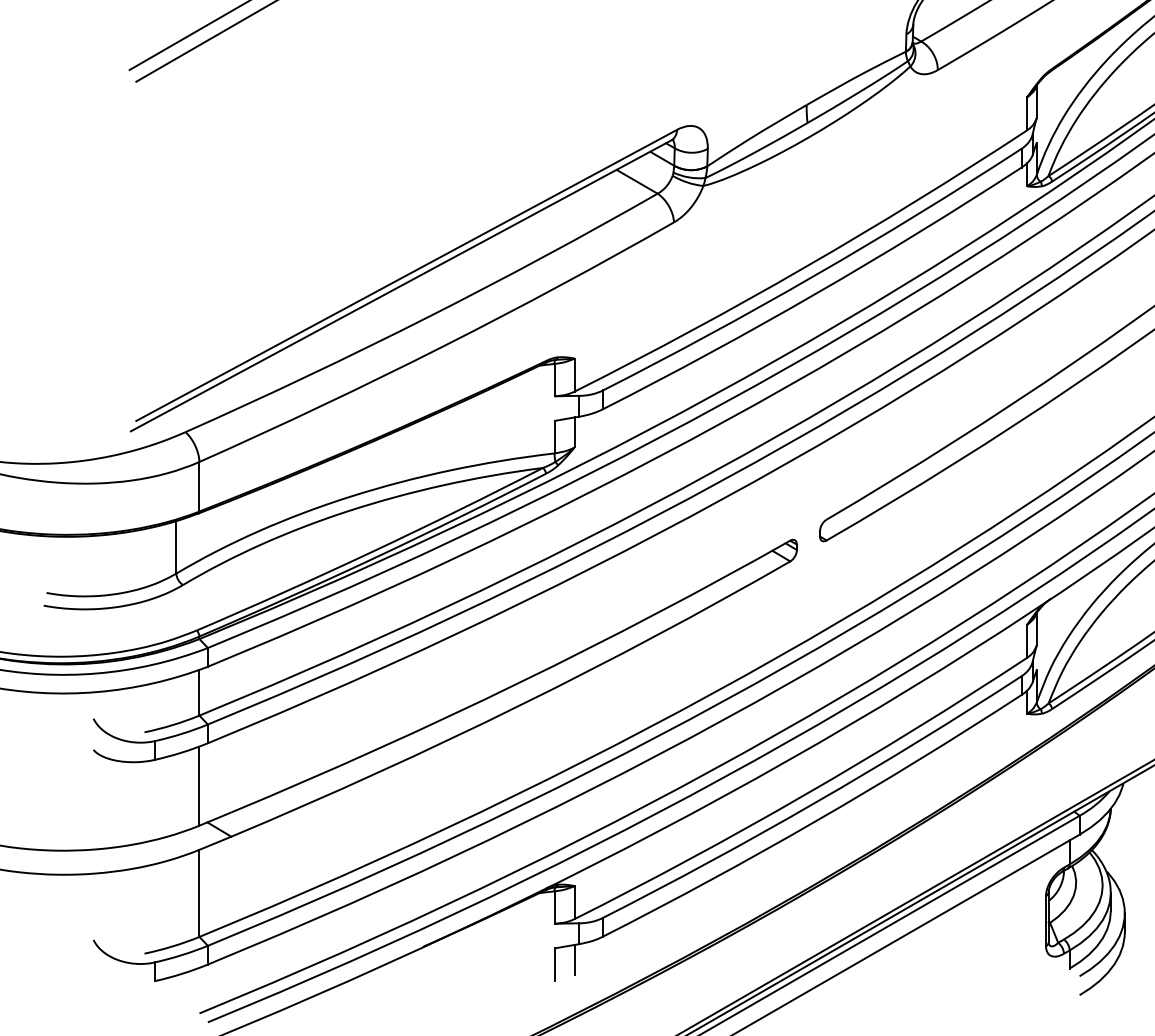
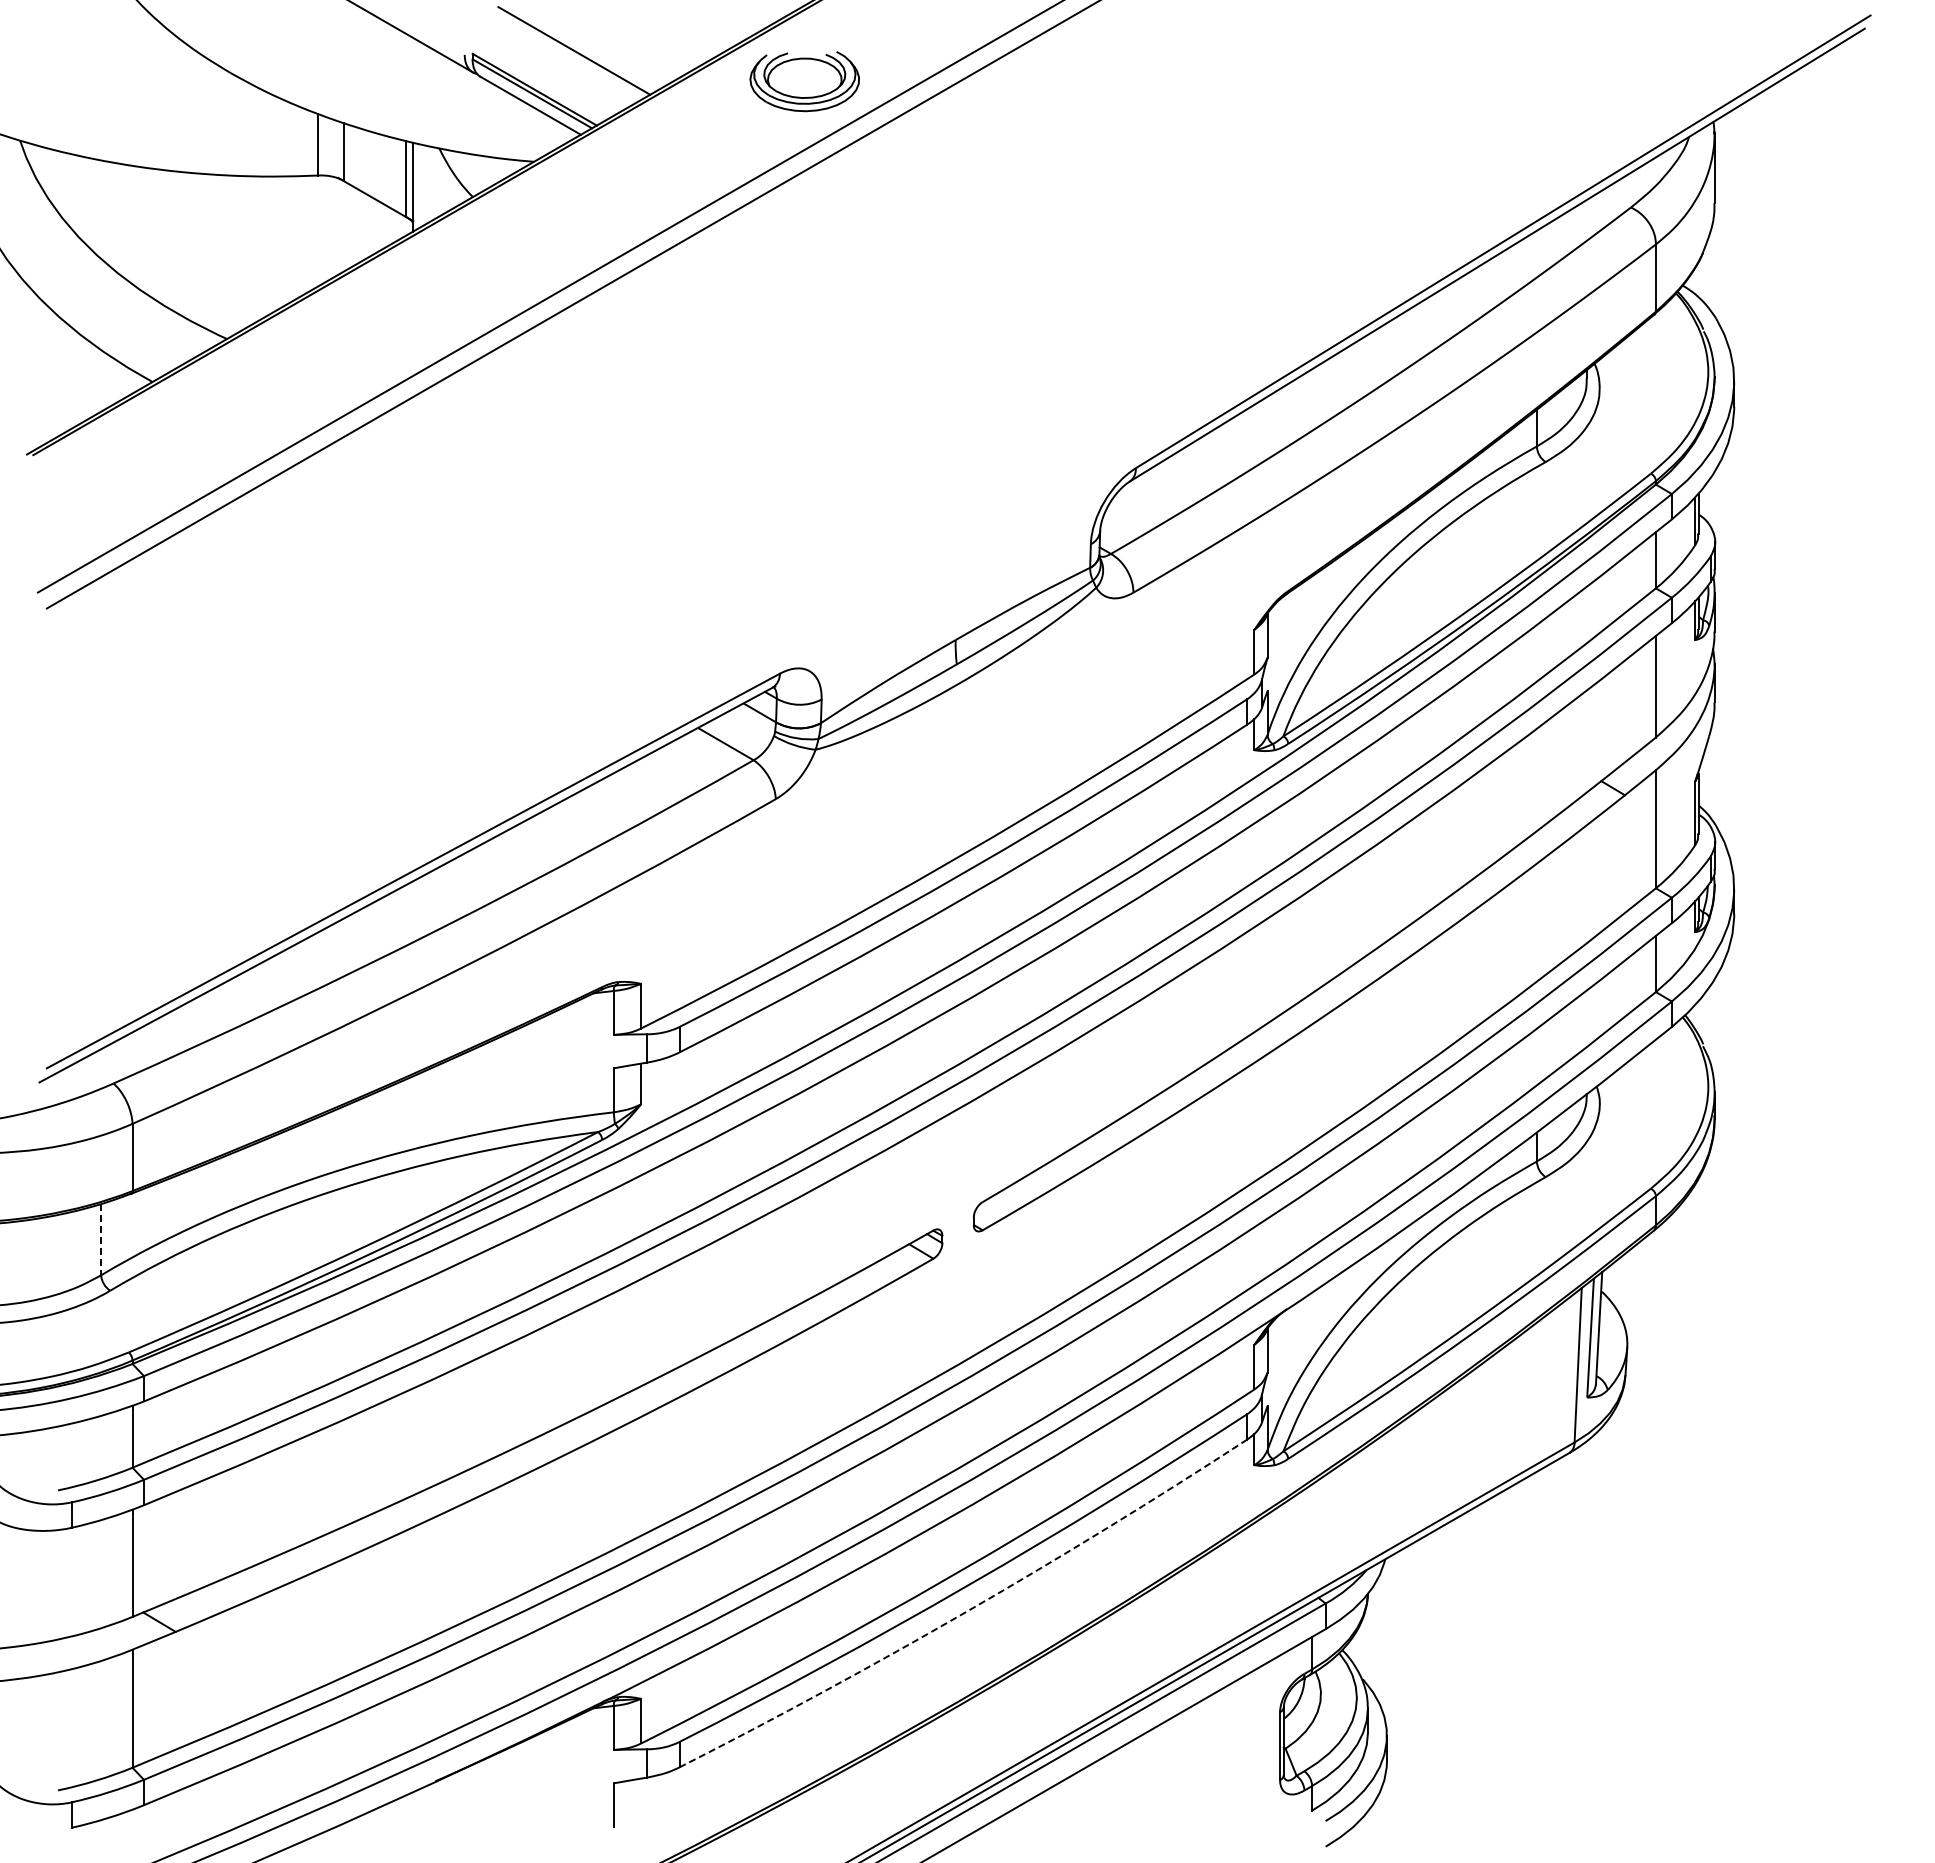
line: (176, 547) -> (101, 1239), solid -> dashed
arc: (815, 821) -> (967, 1611), solid -> dashed
line: (574, 959) -> (641, 1798), removed

